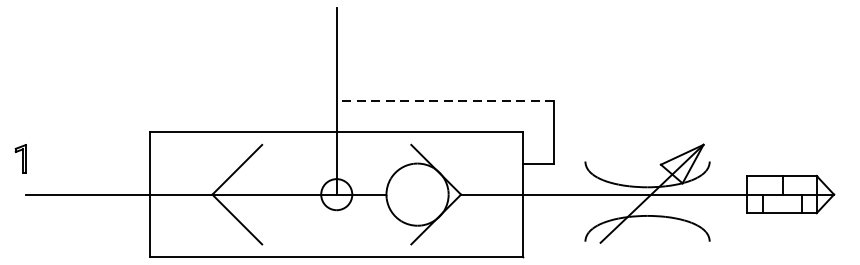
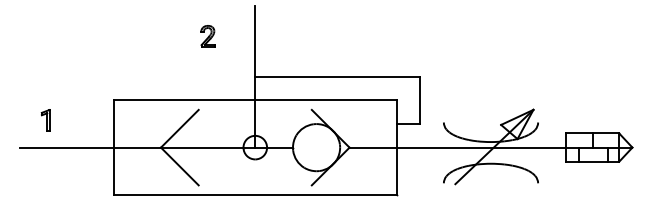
part: (273, 48) -> (207, 36), added
line: (445, 100) -> (337, 76), dashed -> solid
part: (20, 158) -> (45, 120), moved

